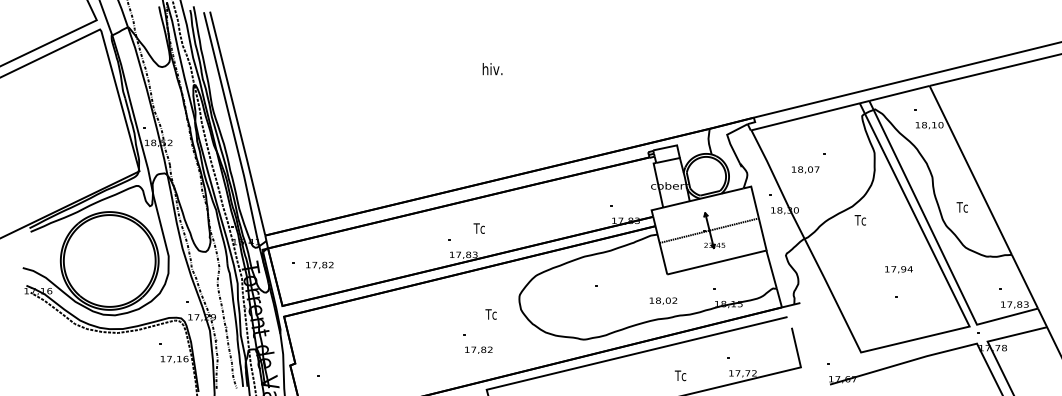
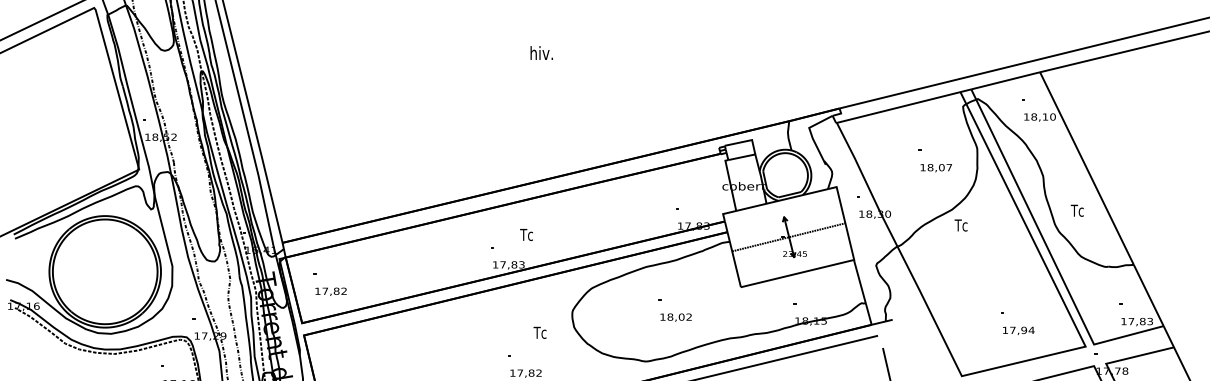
text: (805, 169) -> (936, 167), moved
text: (319, 265) -> (330, 291), moved
text: (898, 269) -> (1018, 330), moved
text: (663, 300) -> (676, 316), moved

